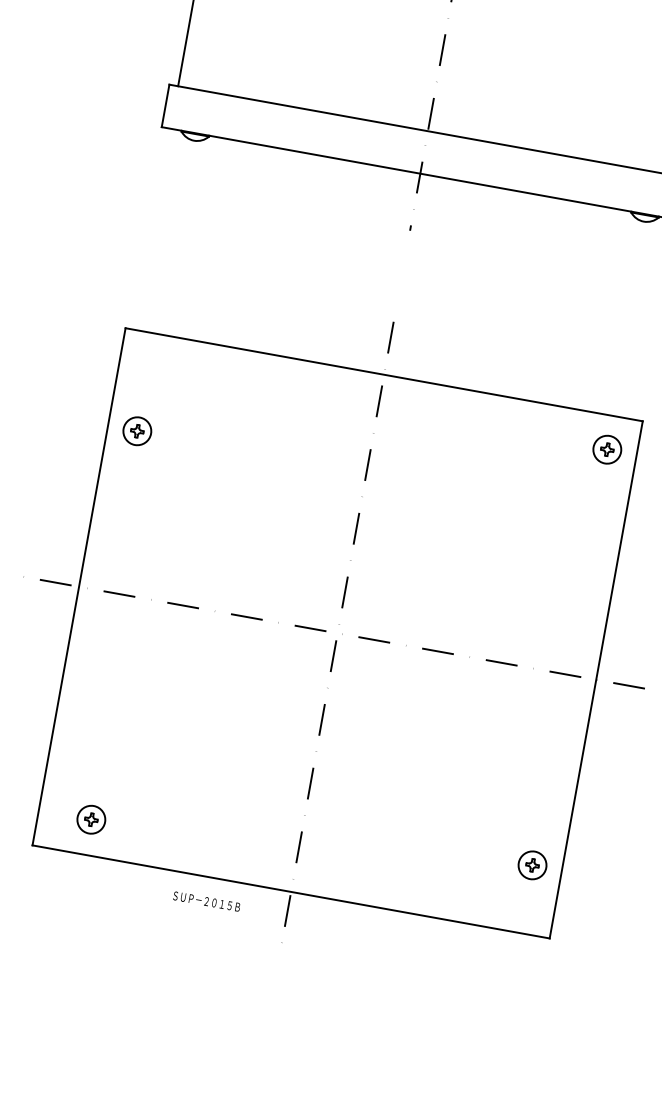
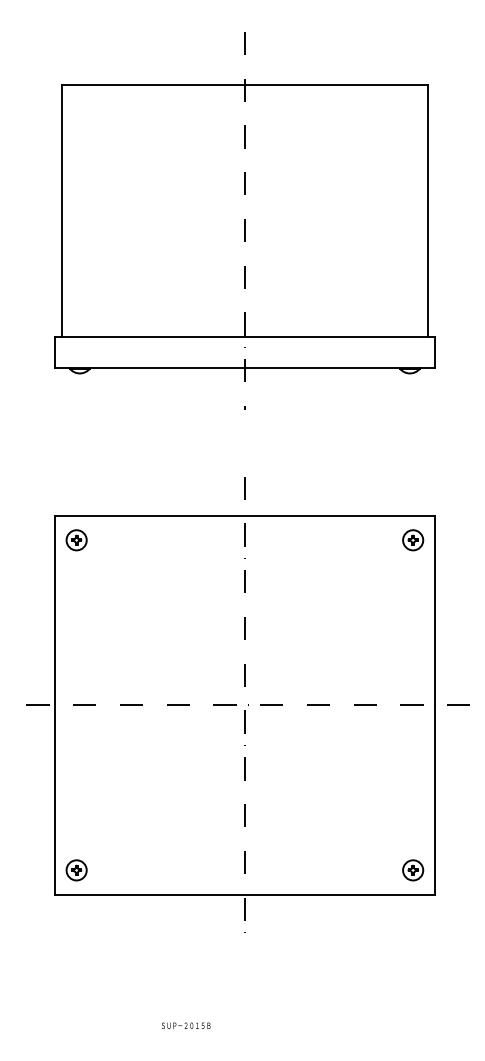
part: (137, 431) -> (76, 540), moved
part: (91, 819) -> (76, 870), moved
part: (532, 865) -> (413, 870), moved
text: (207, 901) -> (186, 1025), moved

